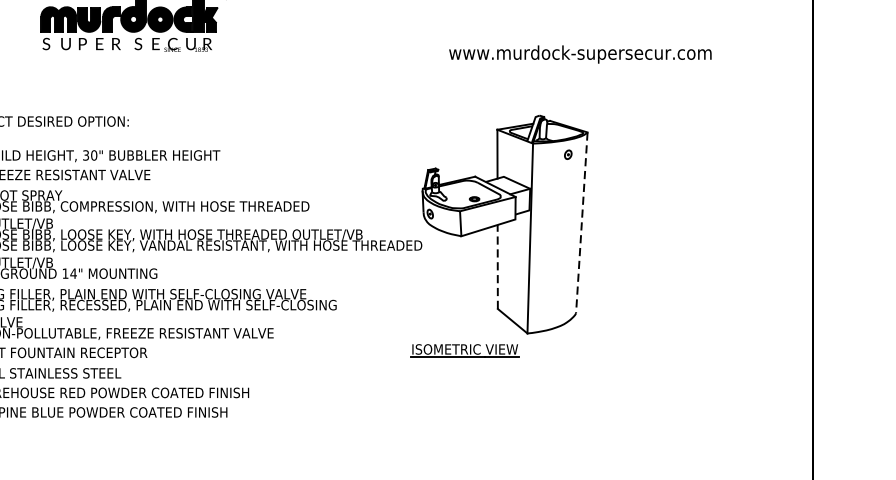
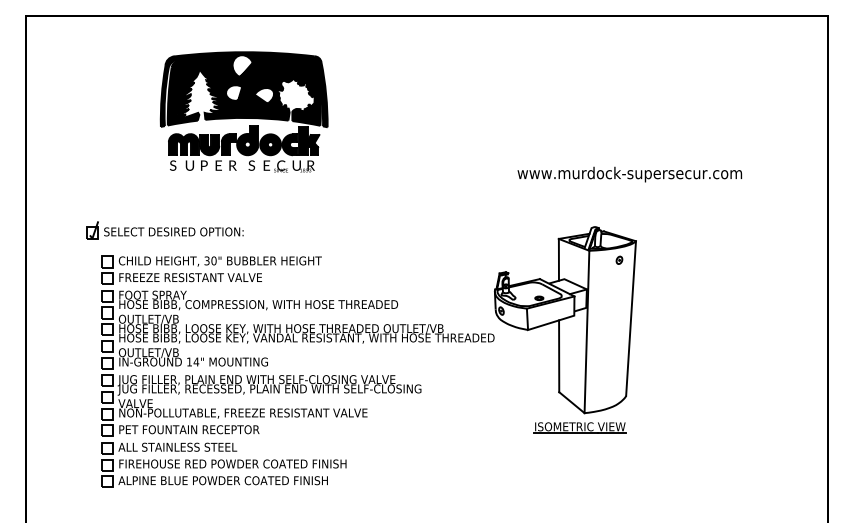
line: (582, 222) -> (631, 318), dashed -> solid
line: (498, 267) -> (559, 356), dashed -> solid
part: (464, 350) -> (579, 427), moved

